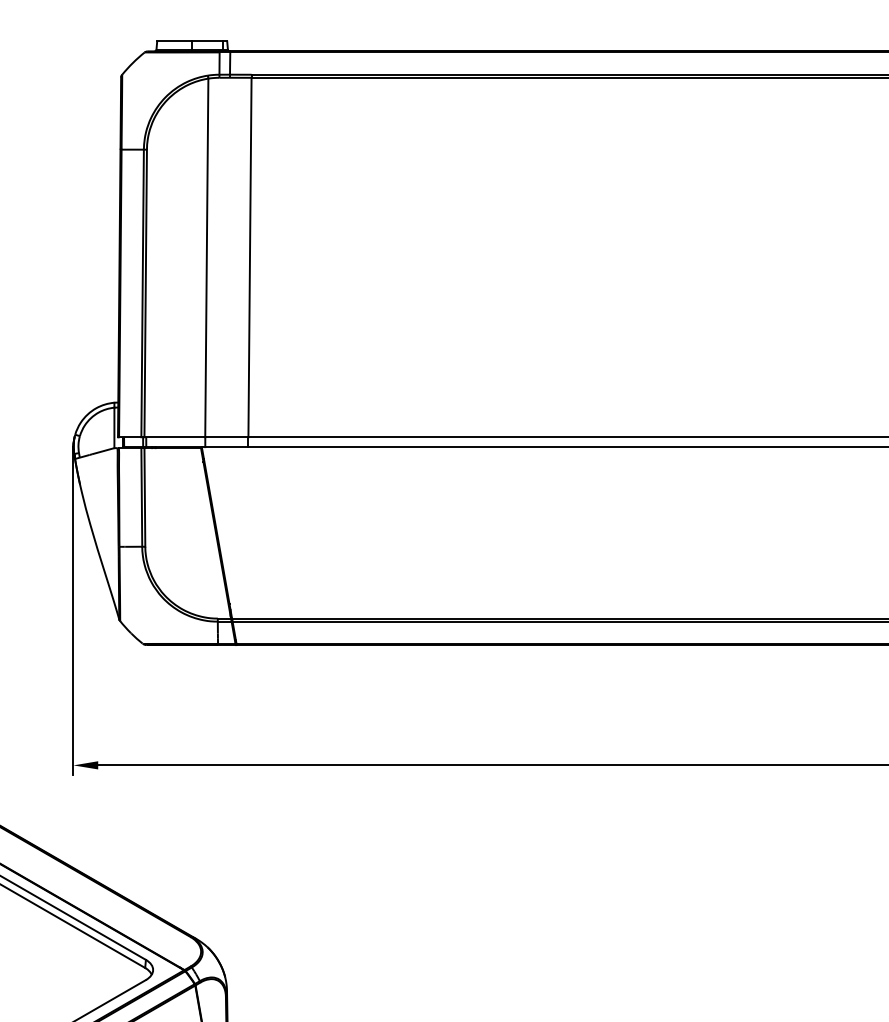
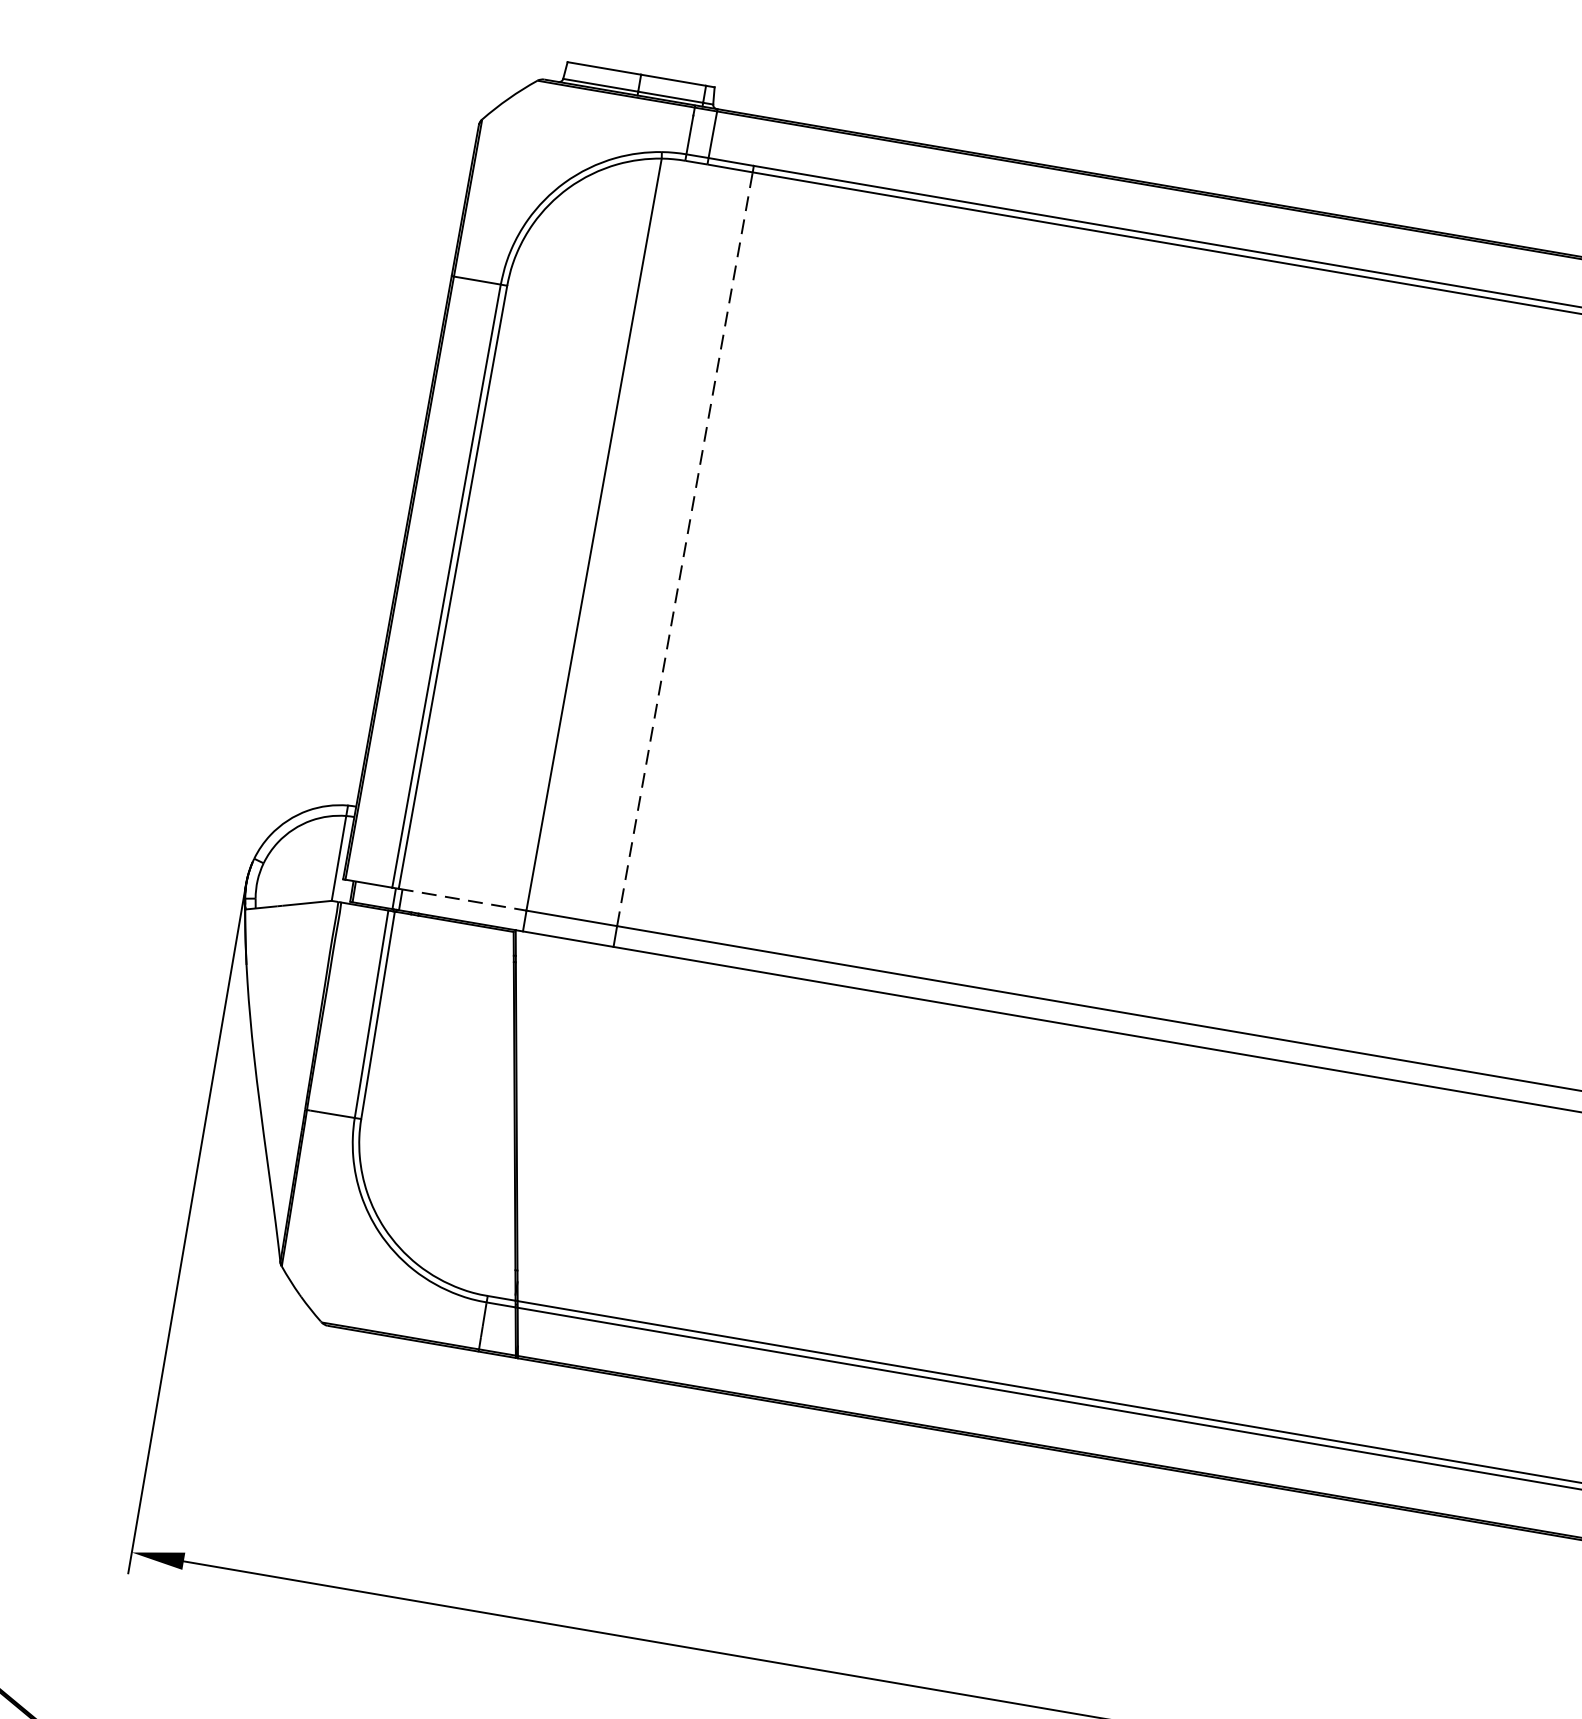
line: (249, 257) -> (683, 548), solid -> dashed
line: (175, 437) -> (463, 900), solid -> dashed

